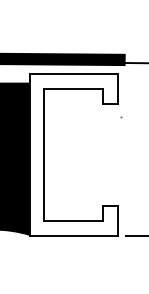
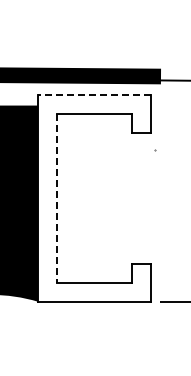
line: (72, 74) -> (93, 95), solid -> dashed
line: (44, 155) -> (56, 198), solid -> dashed

